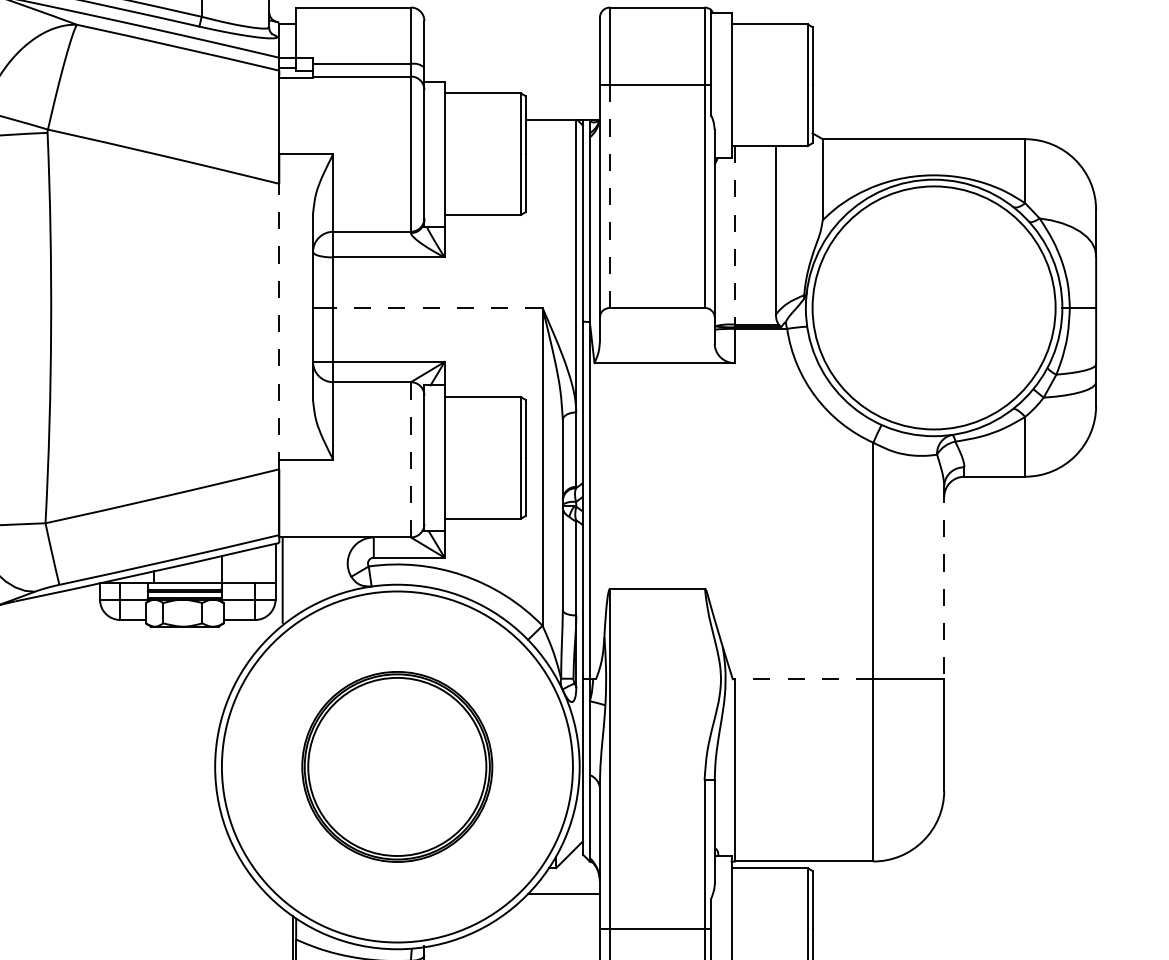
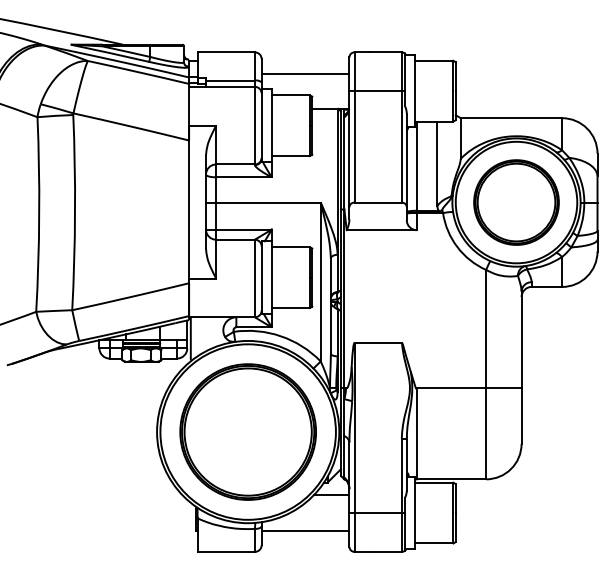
line: (512, 49) -> (305, 73), added
line: (610, 195) -> (354, 146), dashed -> solid
line: (734, 235) -> (416, 166), dashed -> solid
line: (436, 307) -> (267, 202), dashed -> solid
part: (934, 307) -> (516, 202), added
line: (280, 325) -> (189, 211), dashed -> solid
line: (410, 459) -> (254, 278), dashed -> solid
line: (944, 583) -> (521, 340), dashed -> solid
line: (802, 679) -> (450, 388), dashed -> solid
part: (396, 765) -> (247, 431), size x1.43

